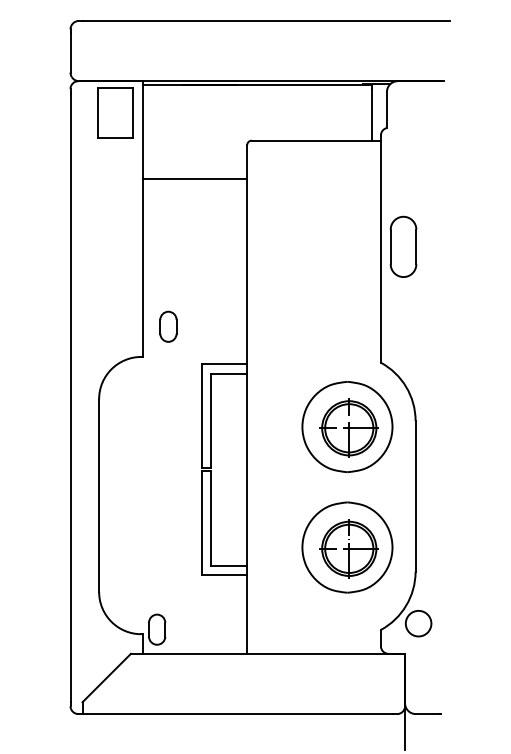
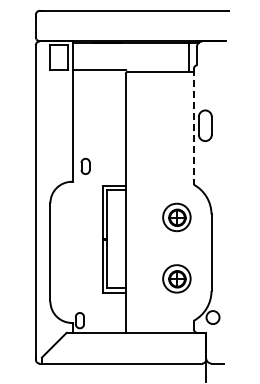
line: (193, 179) -> (98, 70), moved
line: (380, 248) -> (193, 126), solid -> dashed
part: (346, 427) -> (176, 217), size x0.6
part: (346, 546) -> (176, 278), size x0.6

